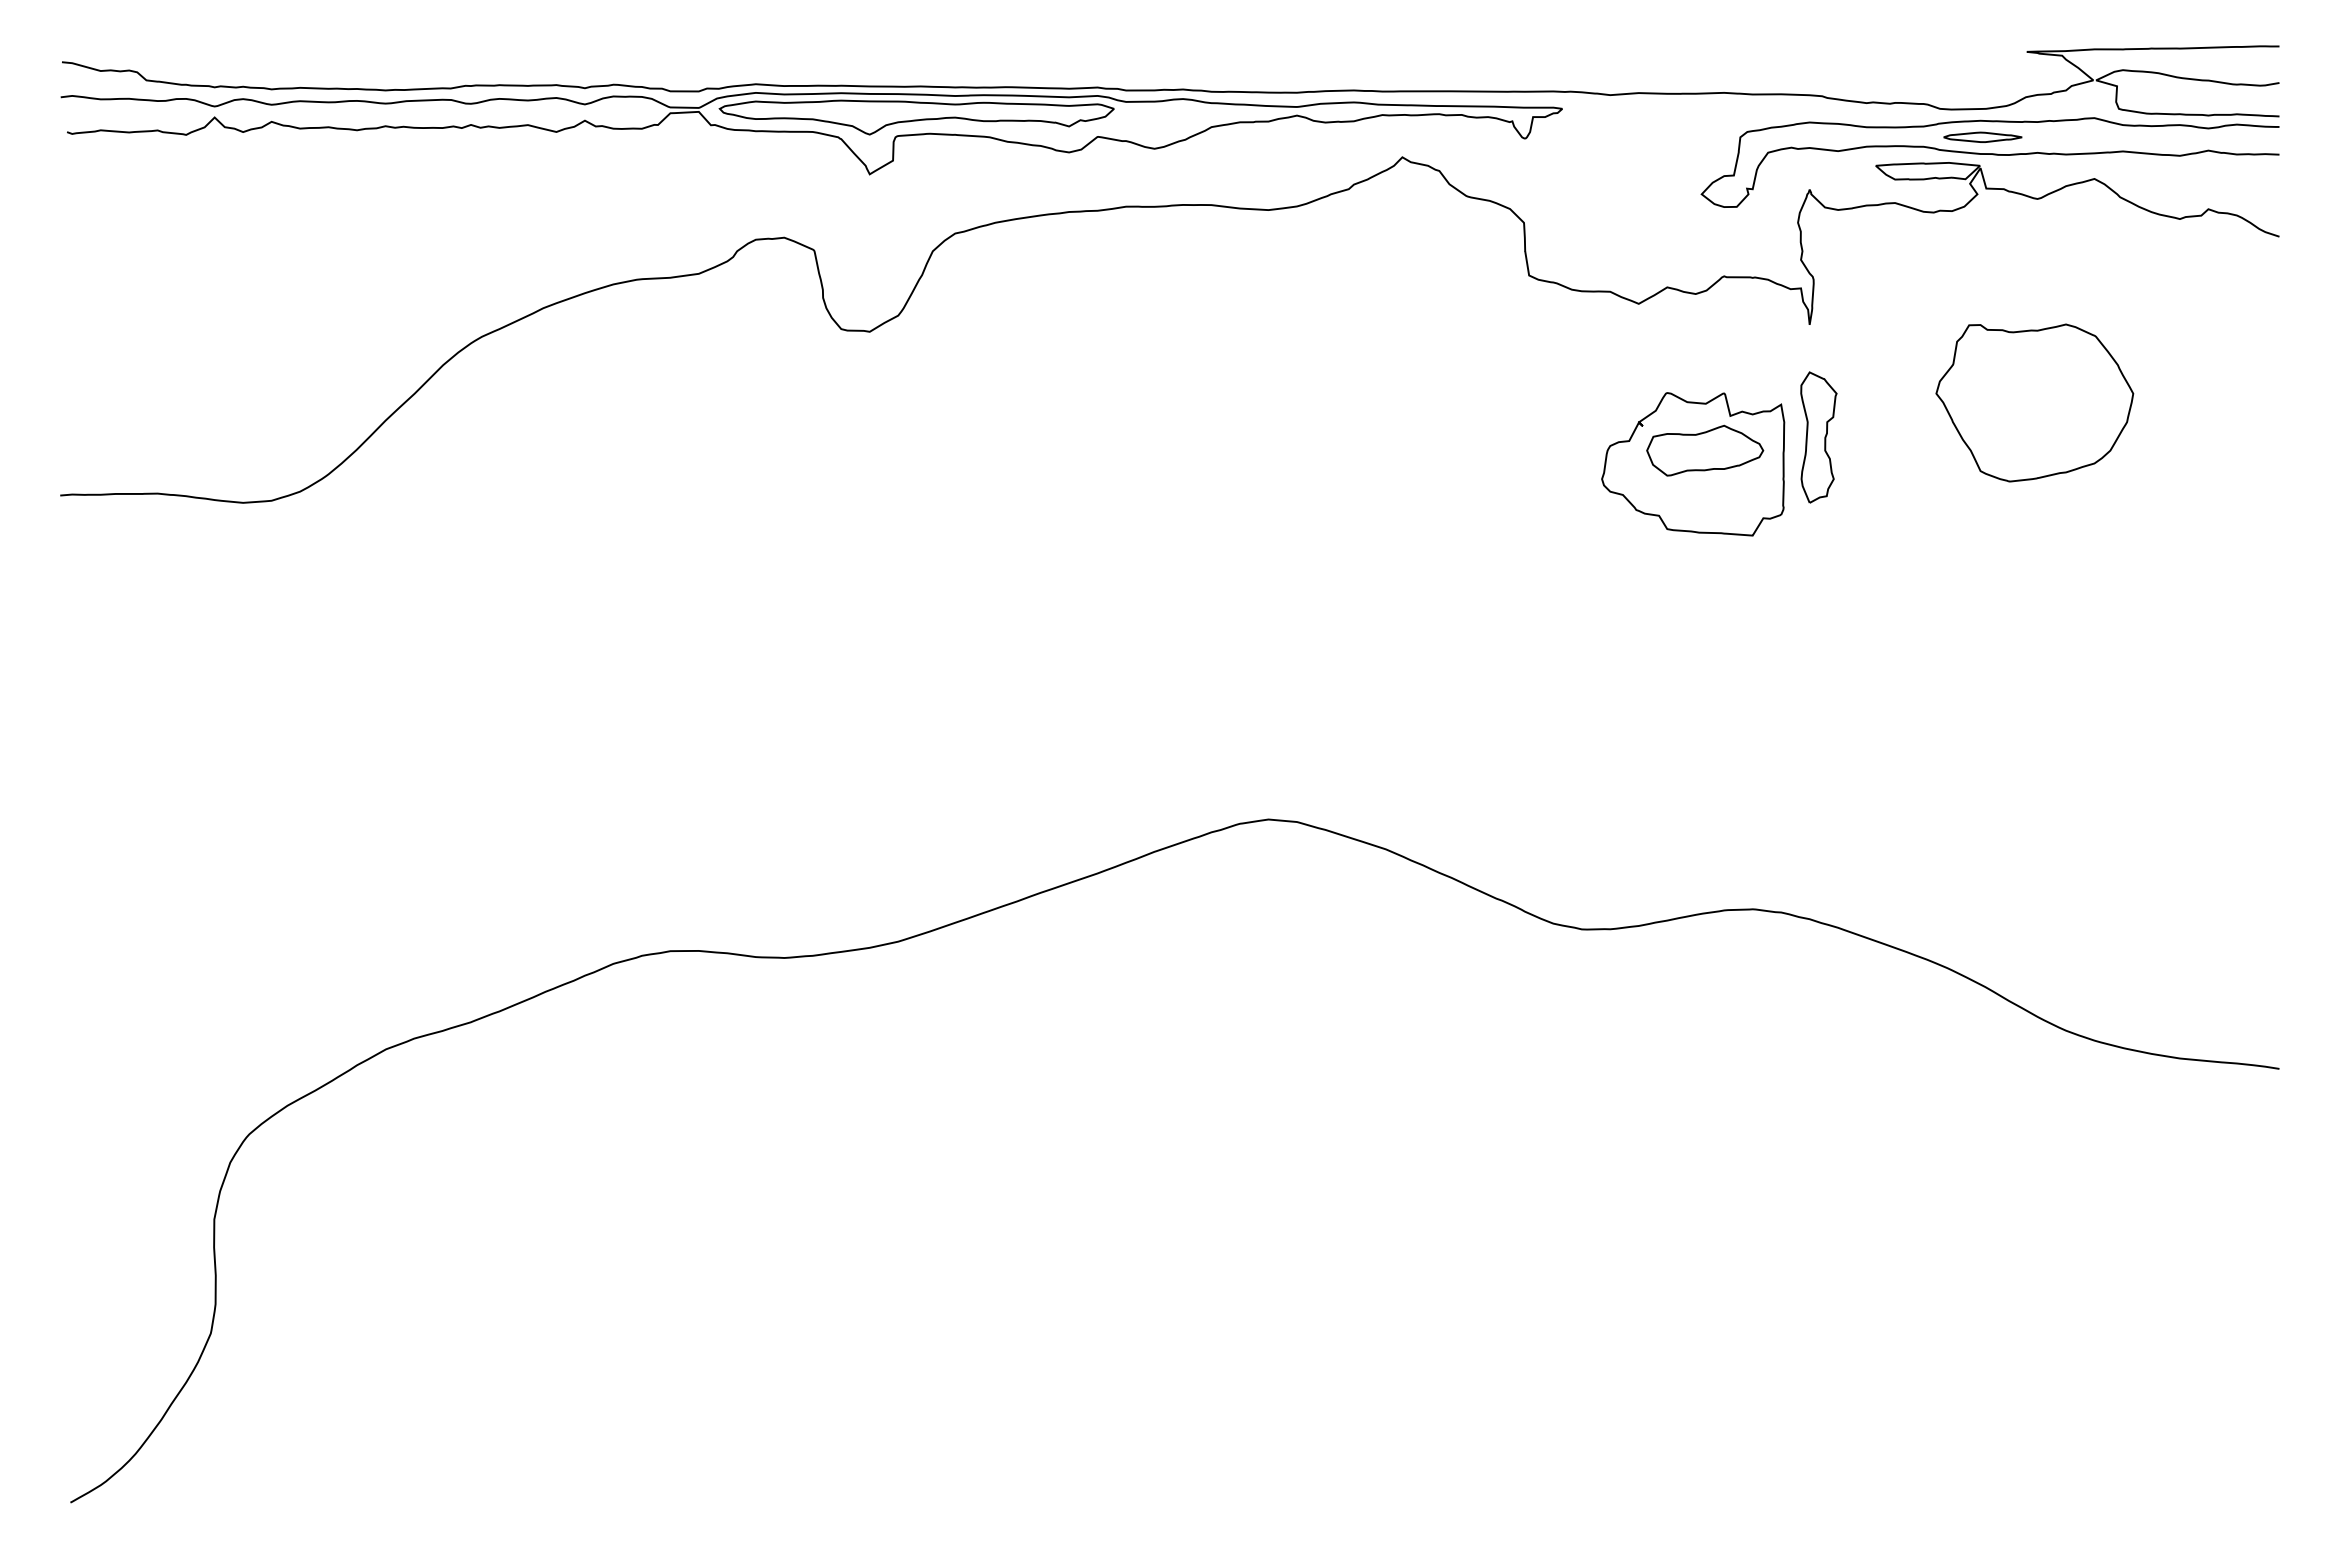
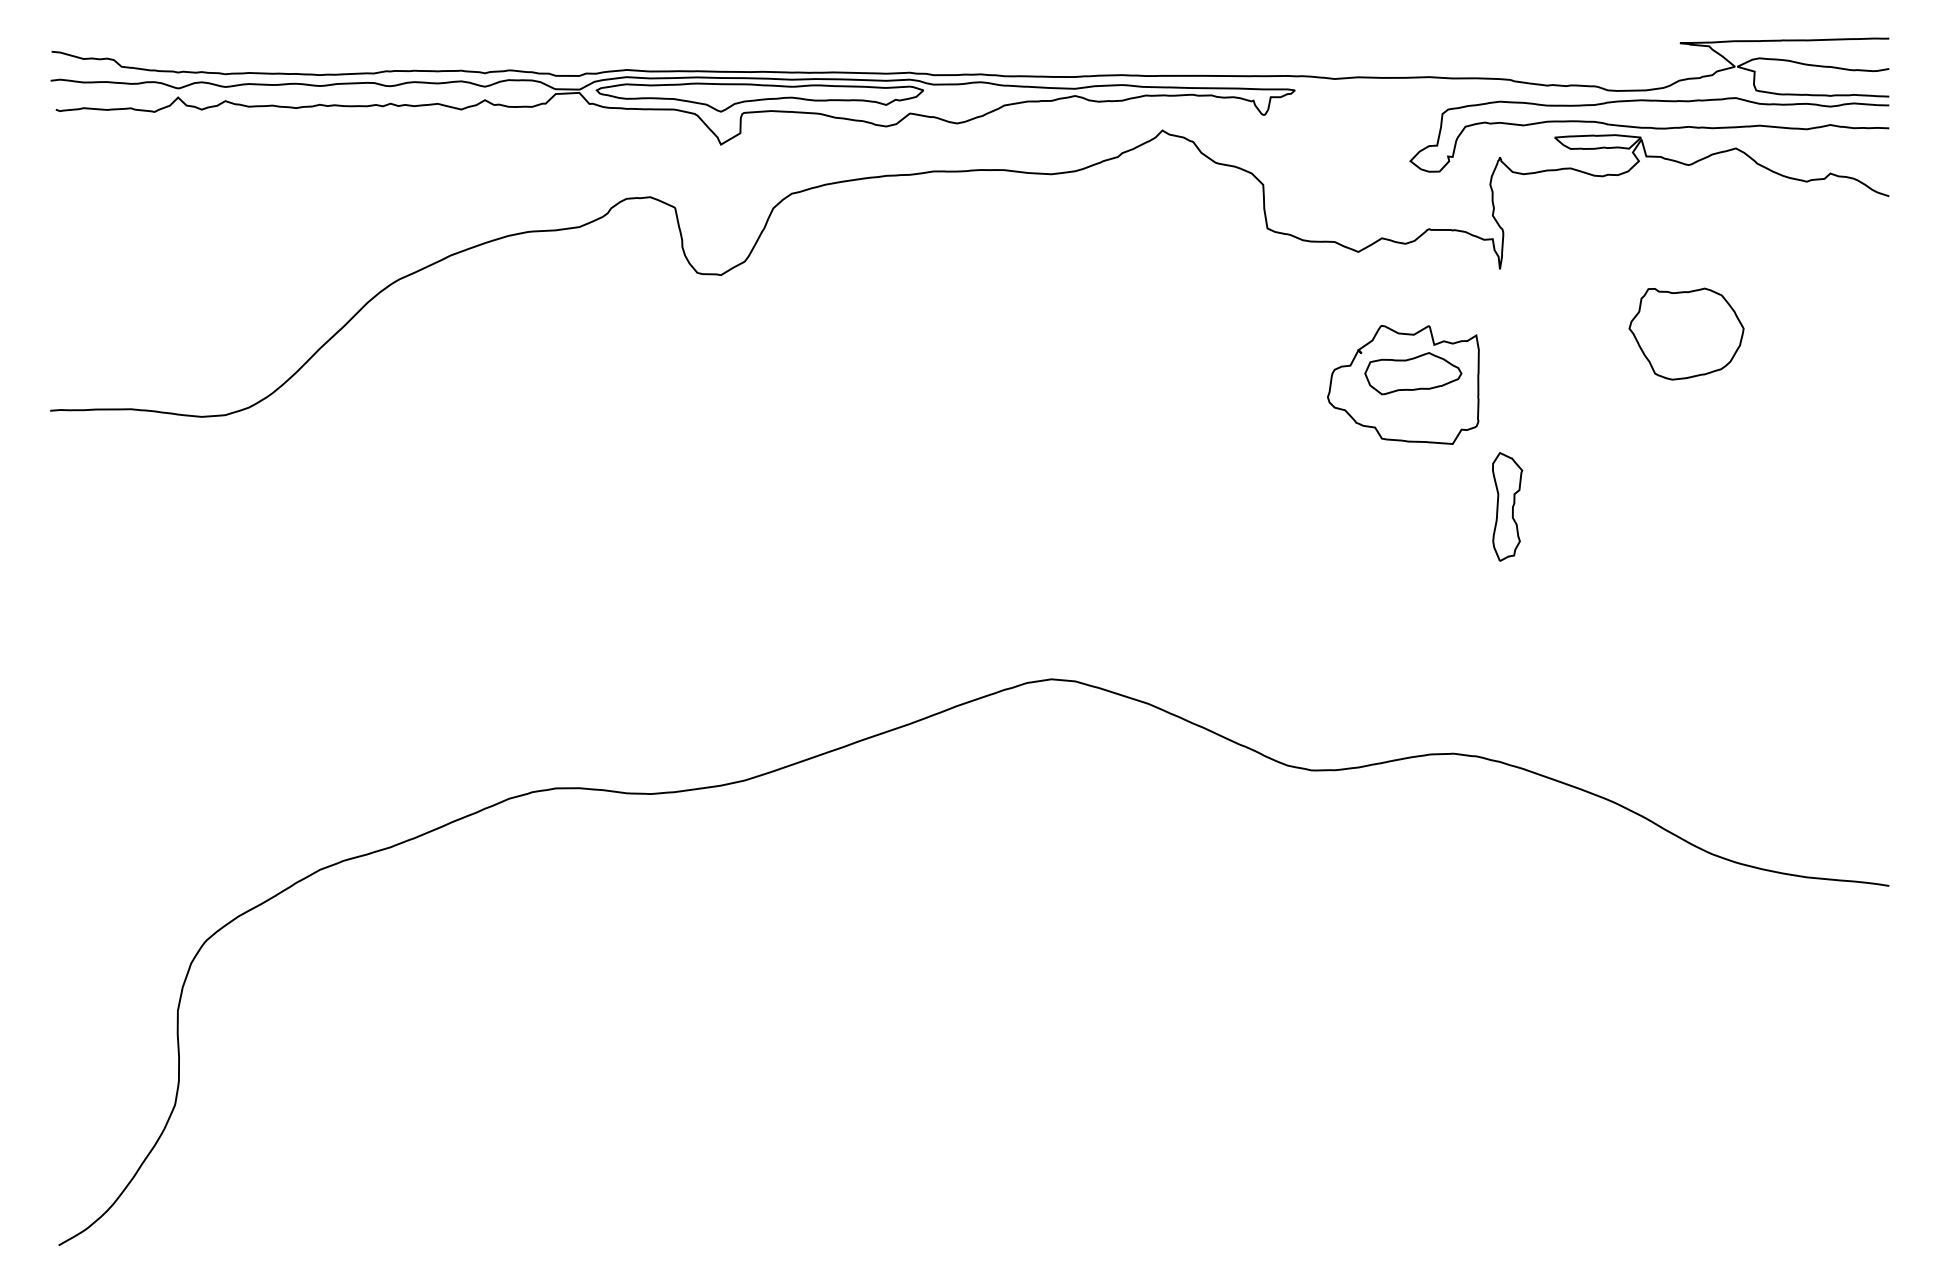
part: (1982, 136) -> (1643, 113), removed
part: (2034, 402) -> (1686, 333), size x0.7
part: (1818, 437) -> (1507, 506), moved

